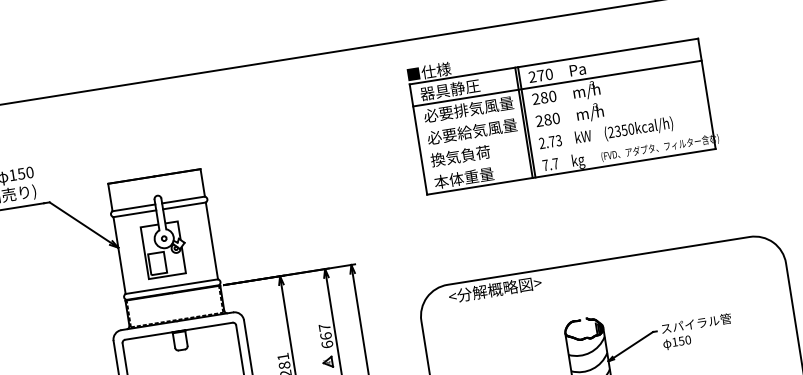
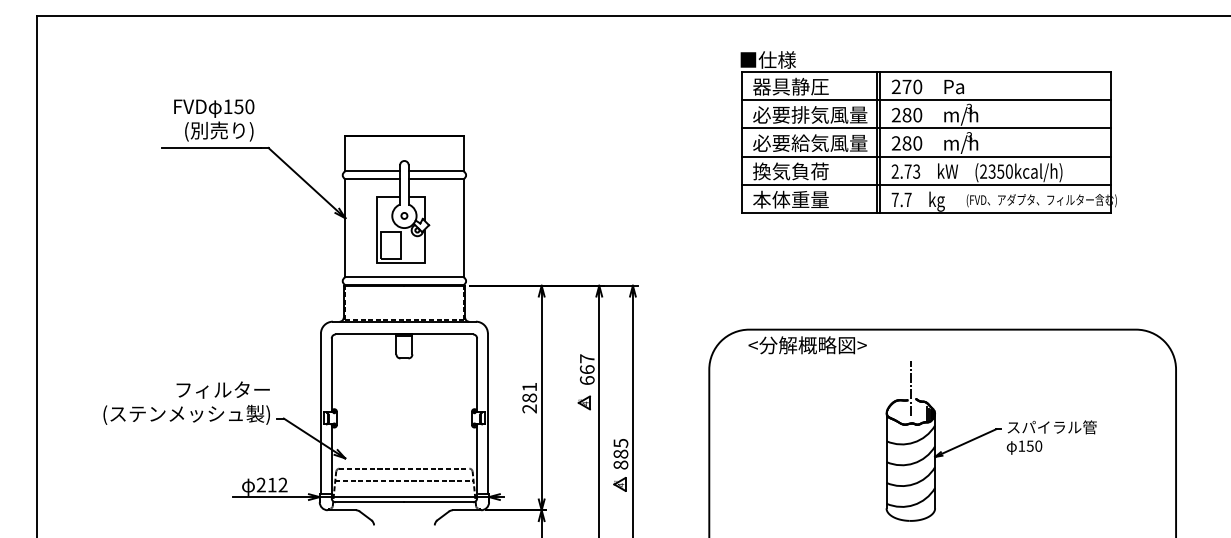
line: (560, 105) -> (925, 128), added
line: (563, 127) -> (925, 156), added
line: (567, 149) -> (925, 184), added
line: (580, 310) -> (910, 387), added

